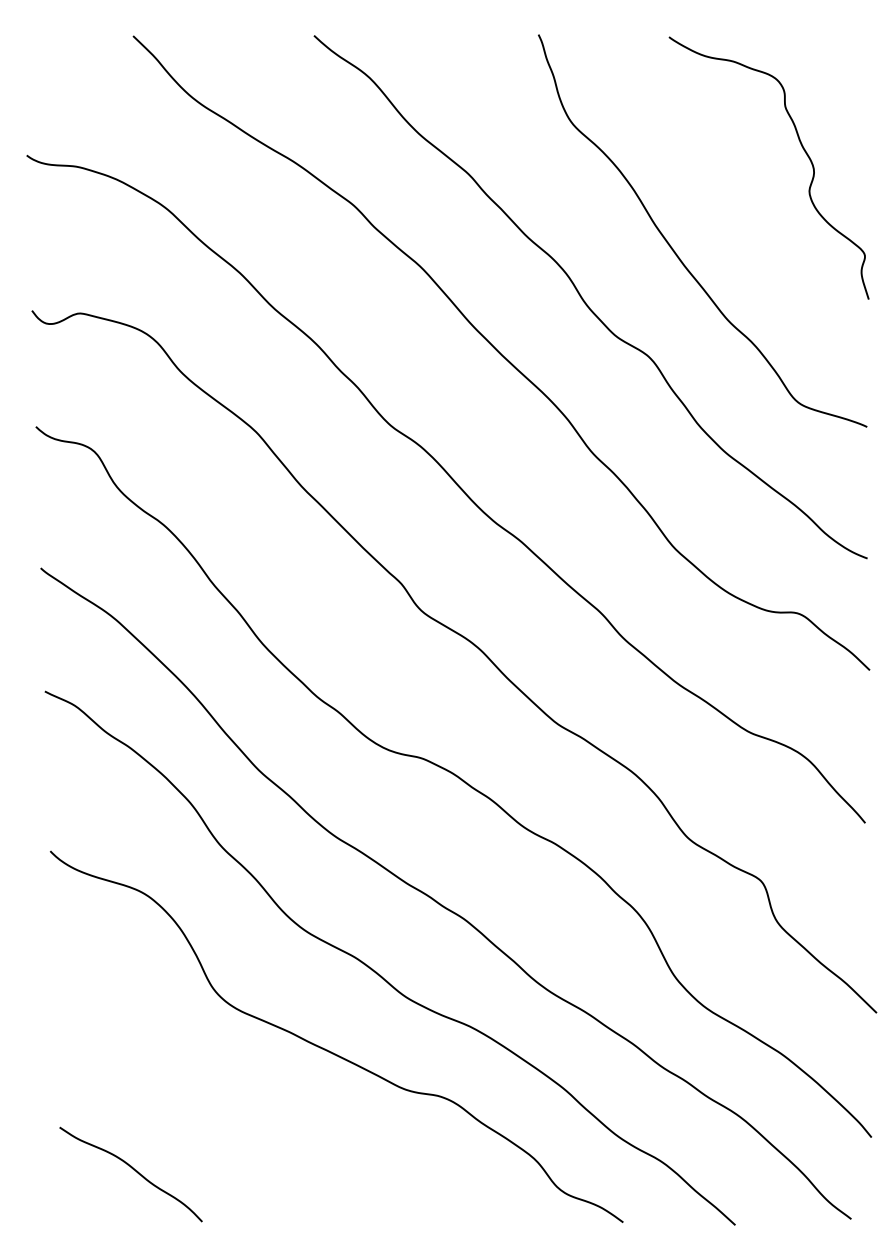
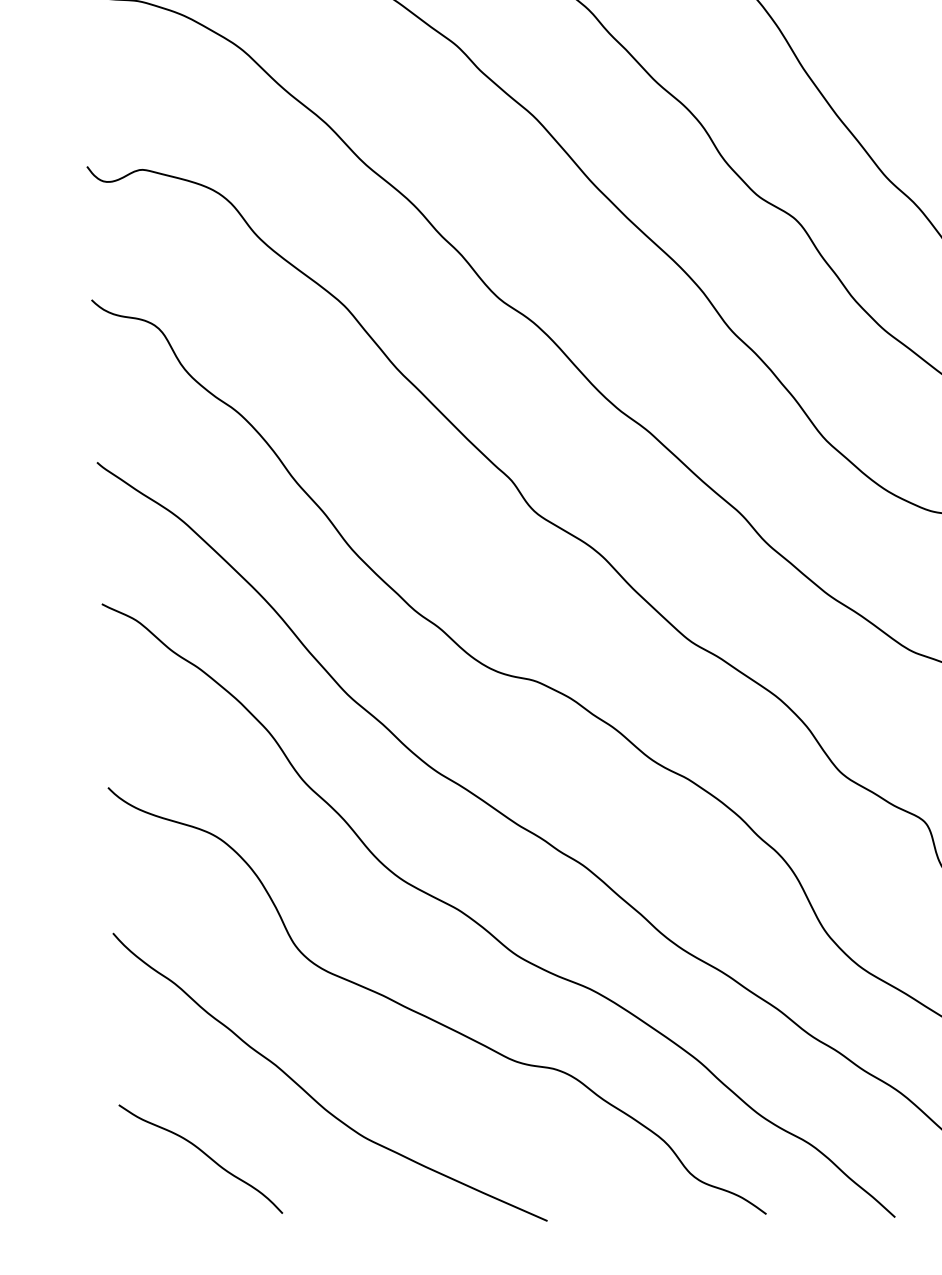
curve: (226, 1118) -> (310, 1094), added

